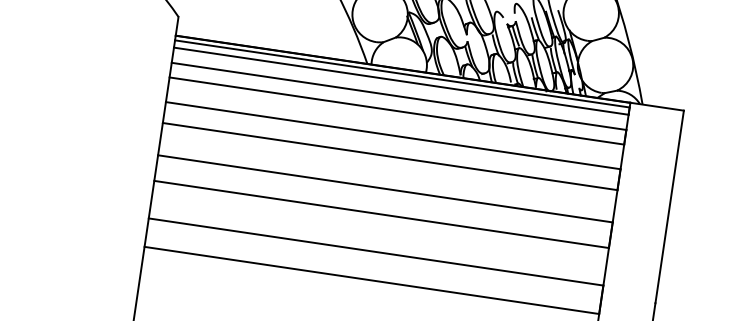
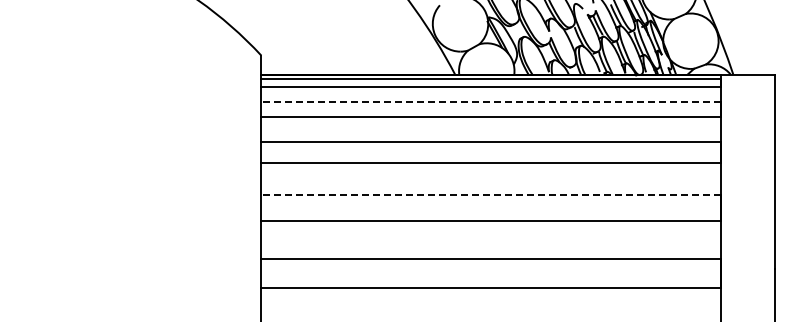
line: (399, 96) -> (491, 102), solid -> dashed
line: (385, 188) -> (491, 195), solid -> dashed

